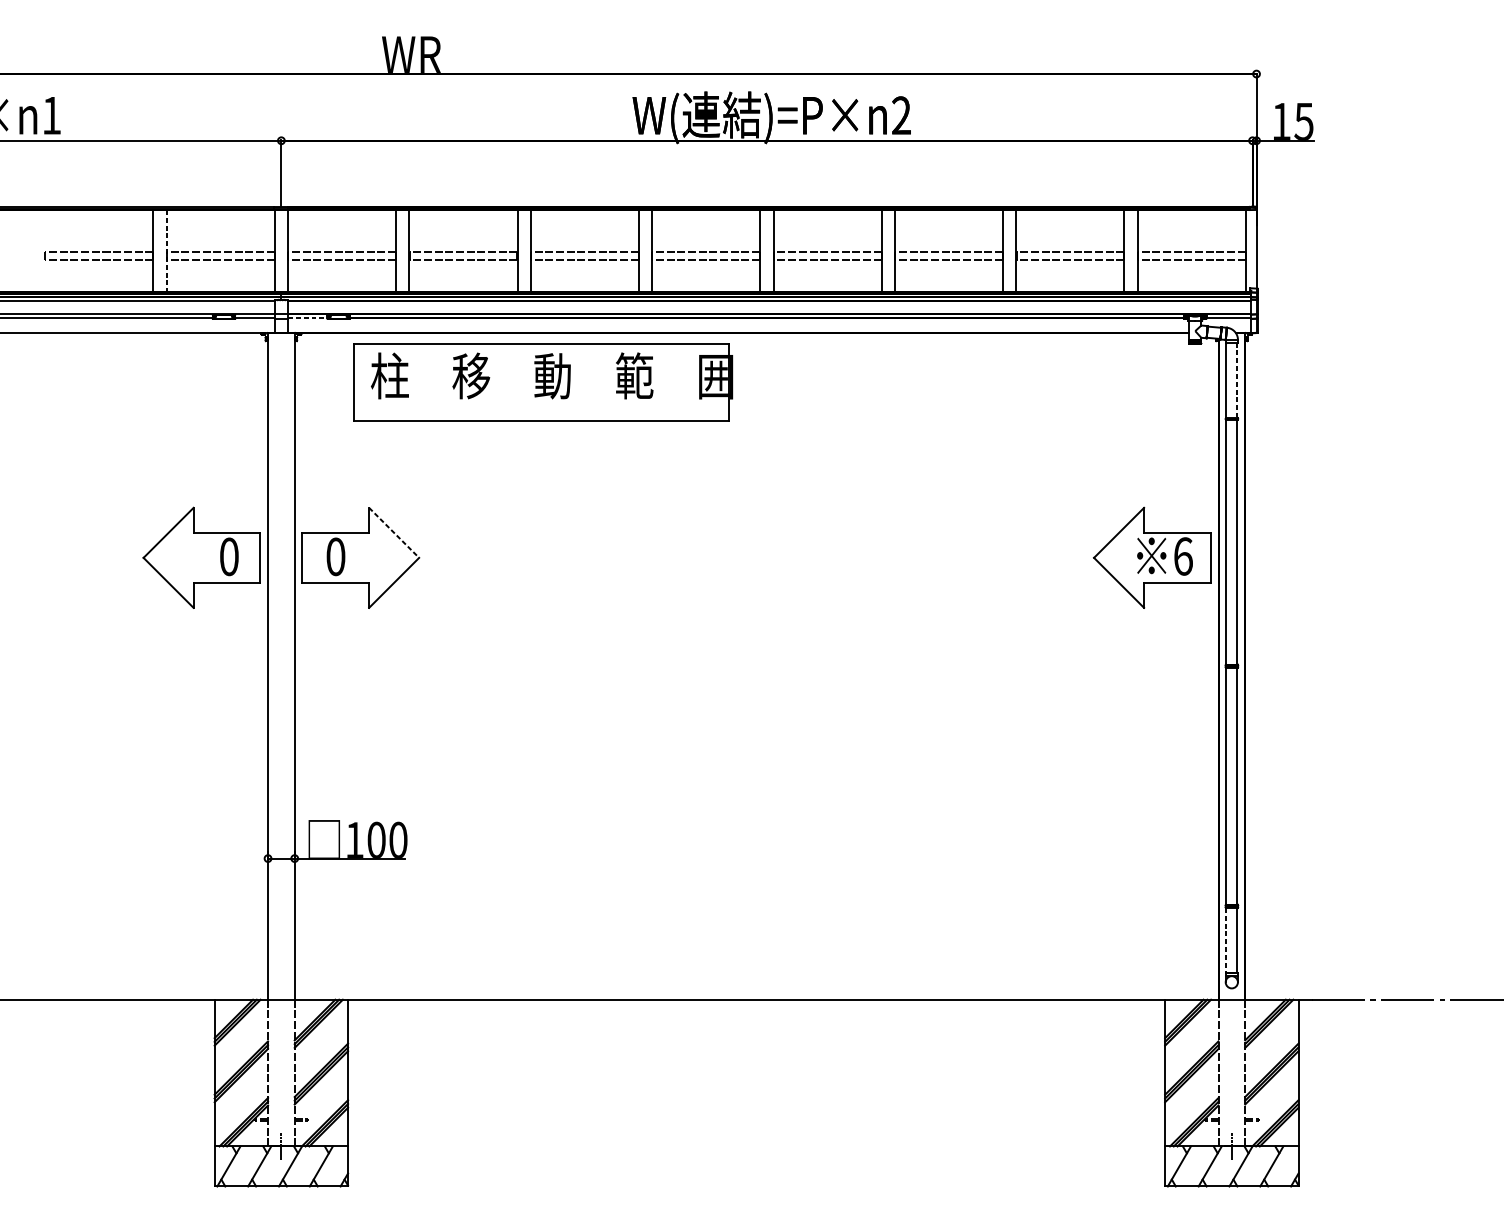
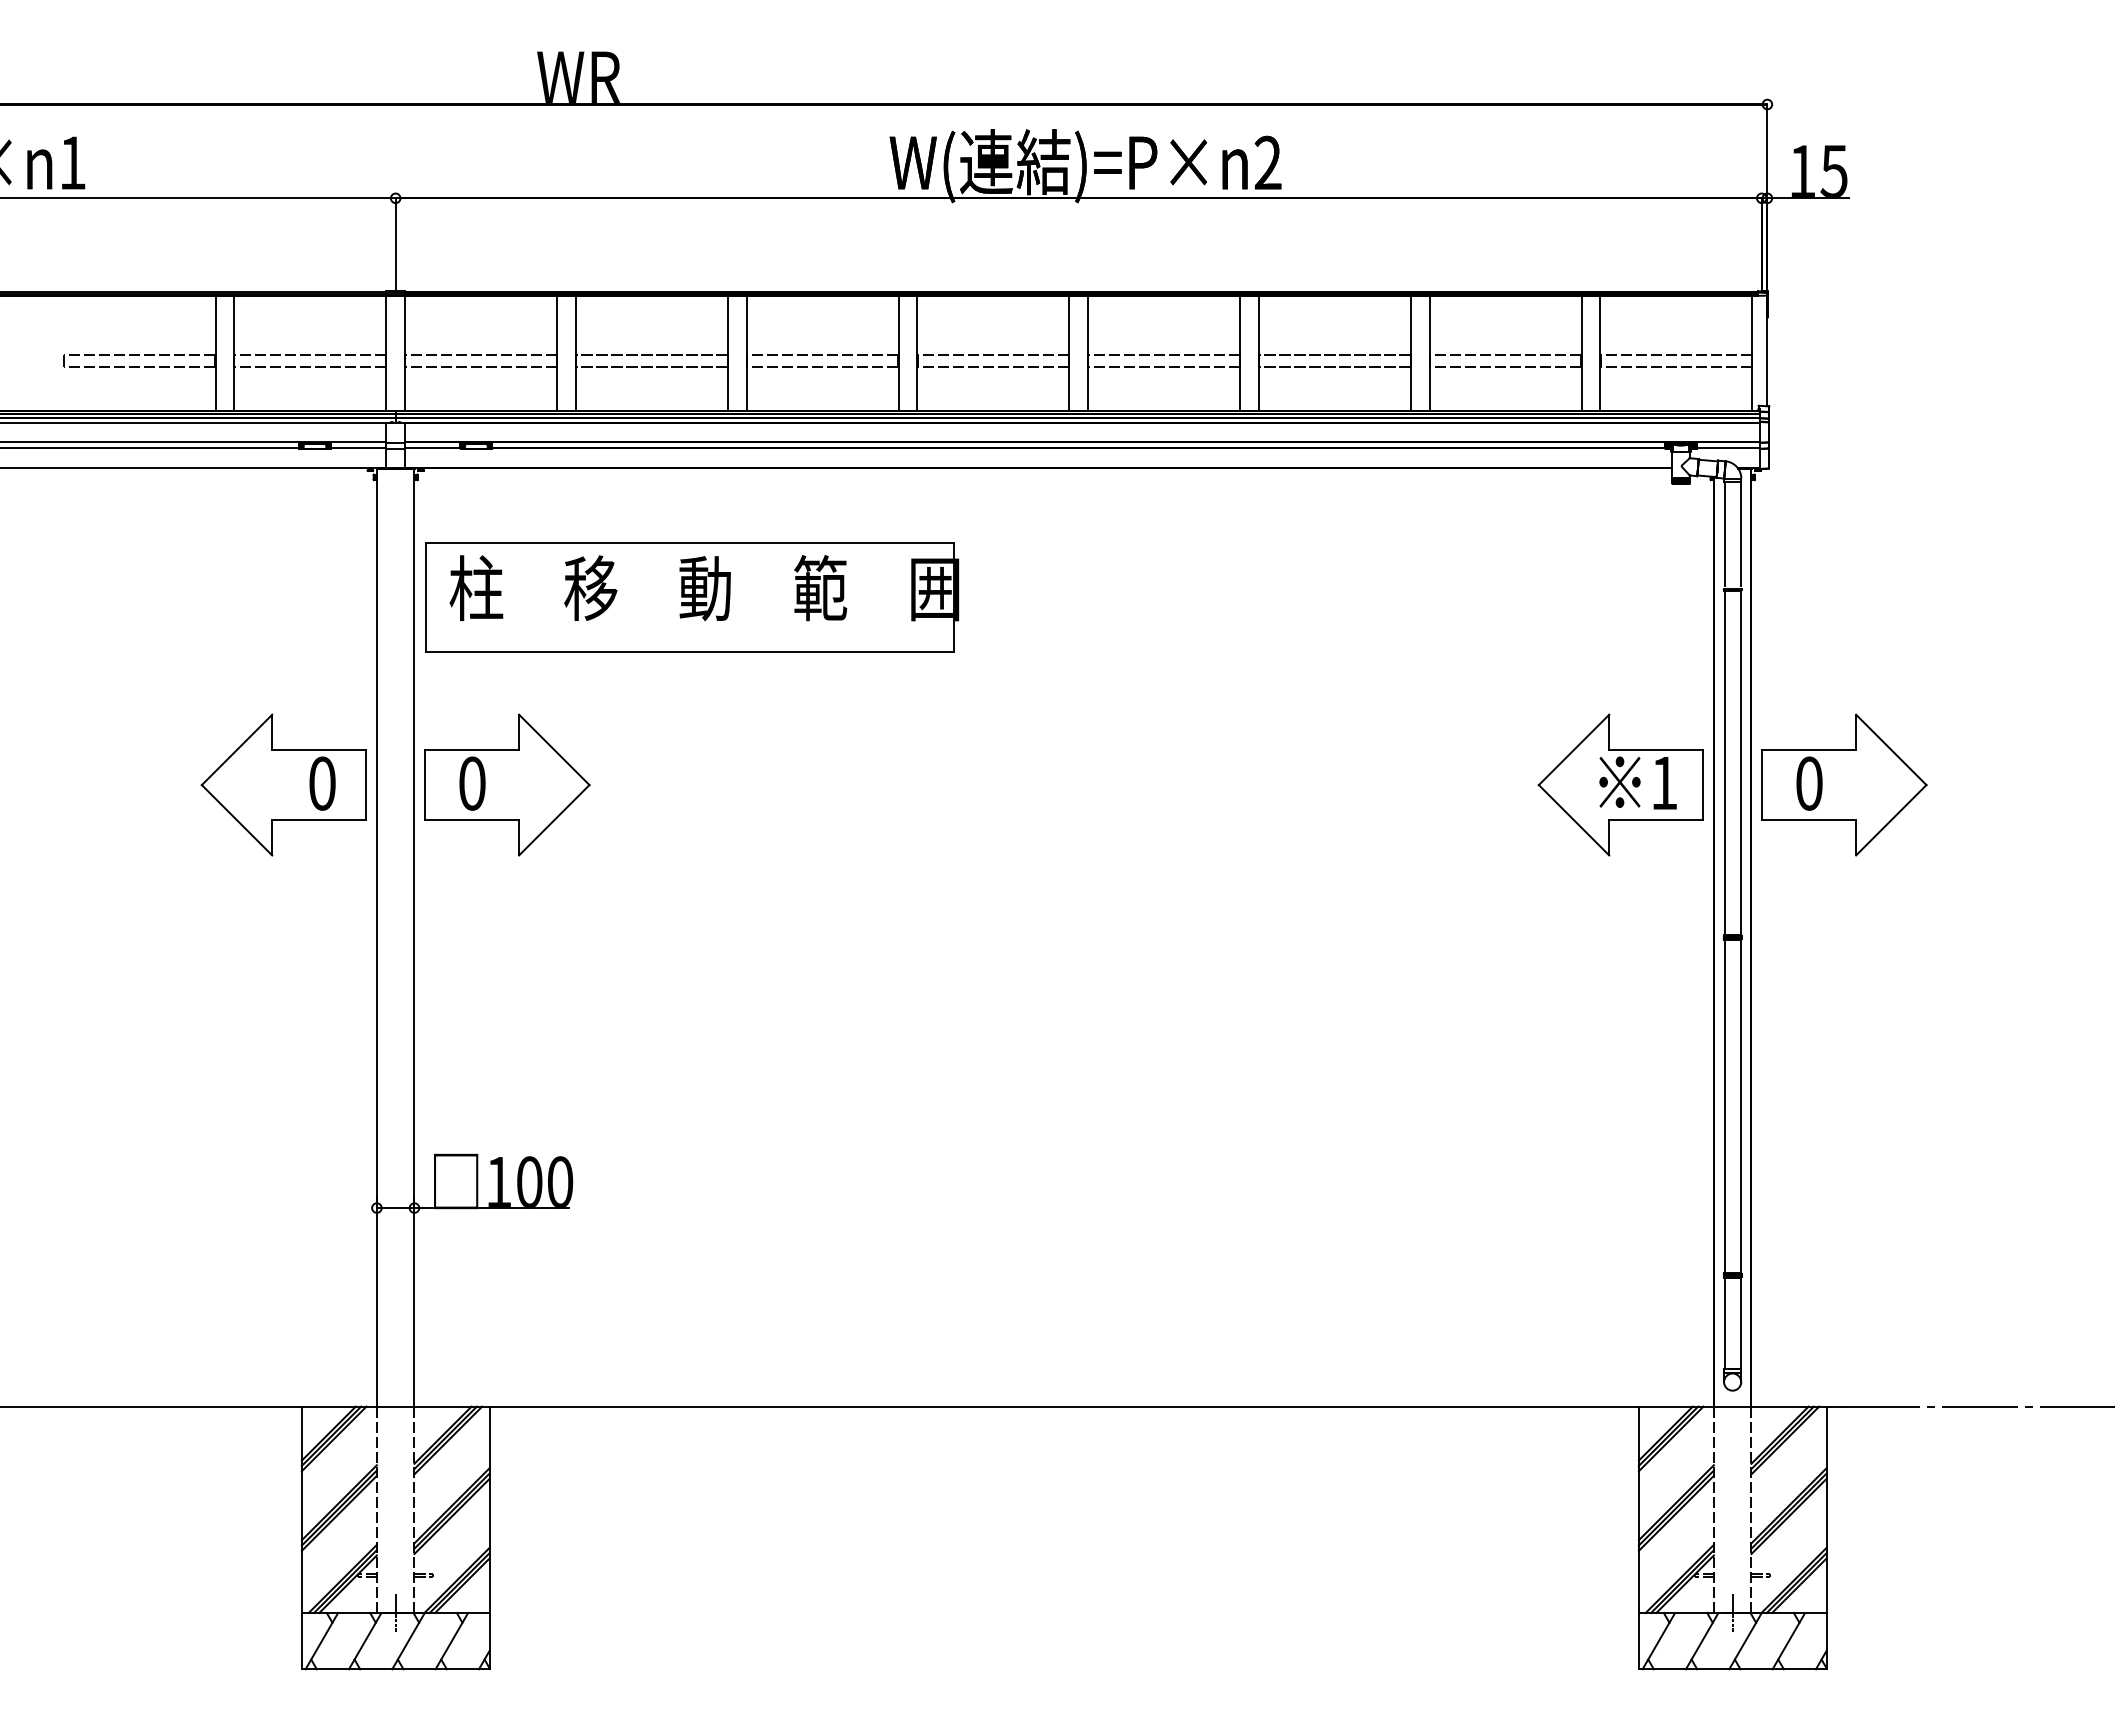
line: (166, 251) -> (234, 353), dashed -> solid
line: (307, 317) -> (432, 447), dashed -> solid
line: (1237, 379) -> (1740, 534), dashed -> solid
part: (543, 382) -> (692, 597), moved
line: (394, 532) -> (554, 749), dashed -> solid
text: (1183, 556) -> (1664, 783), 6 -> 1
part: (1311, 557) -> (1844, 784), added
line: (1226, 940) -> (1724, 1323), dashed -> solid

